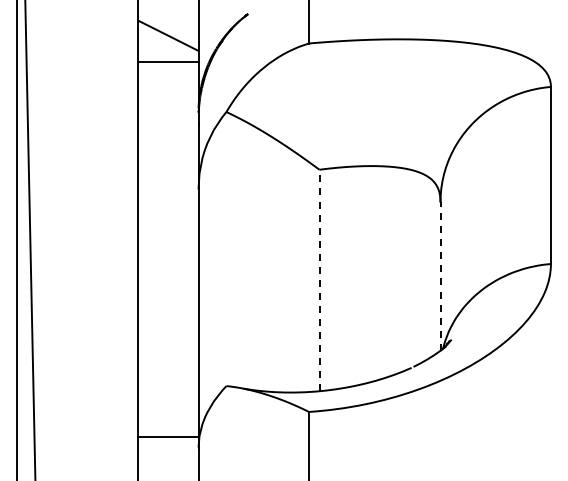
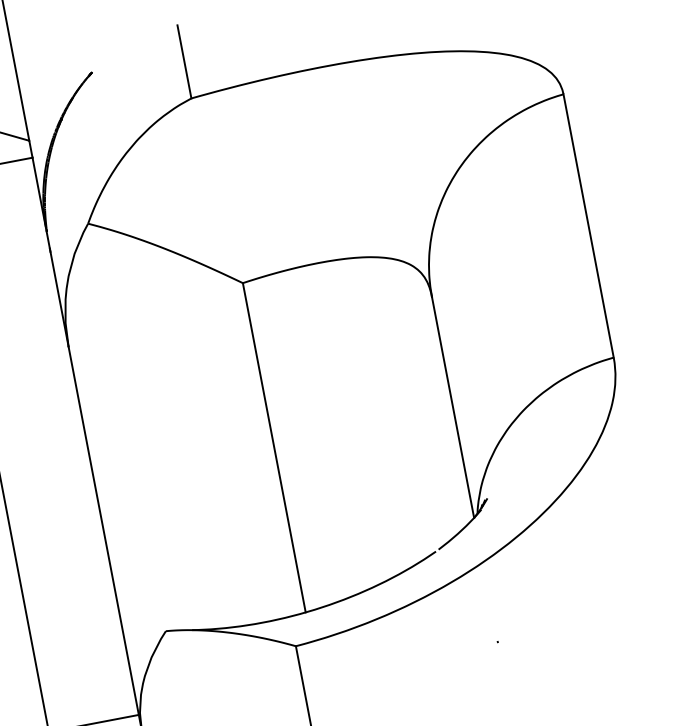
line: (440, 275) -> (452, 406), dashed -> solid
line: (319, 280) -> (274, 447), dashed -> solid

